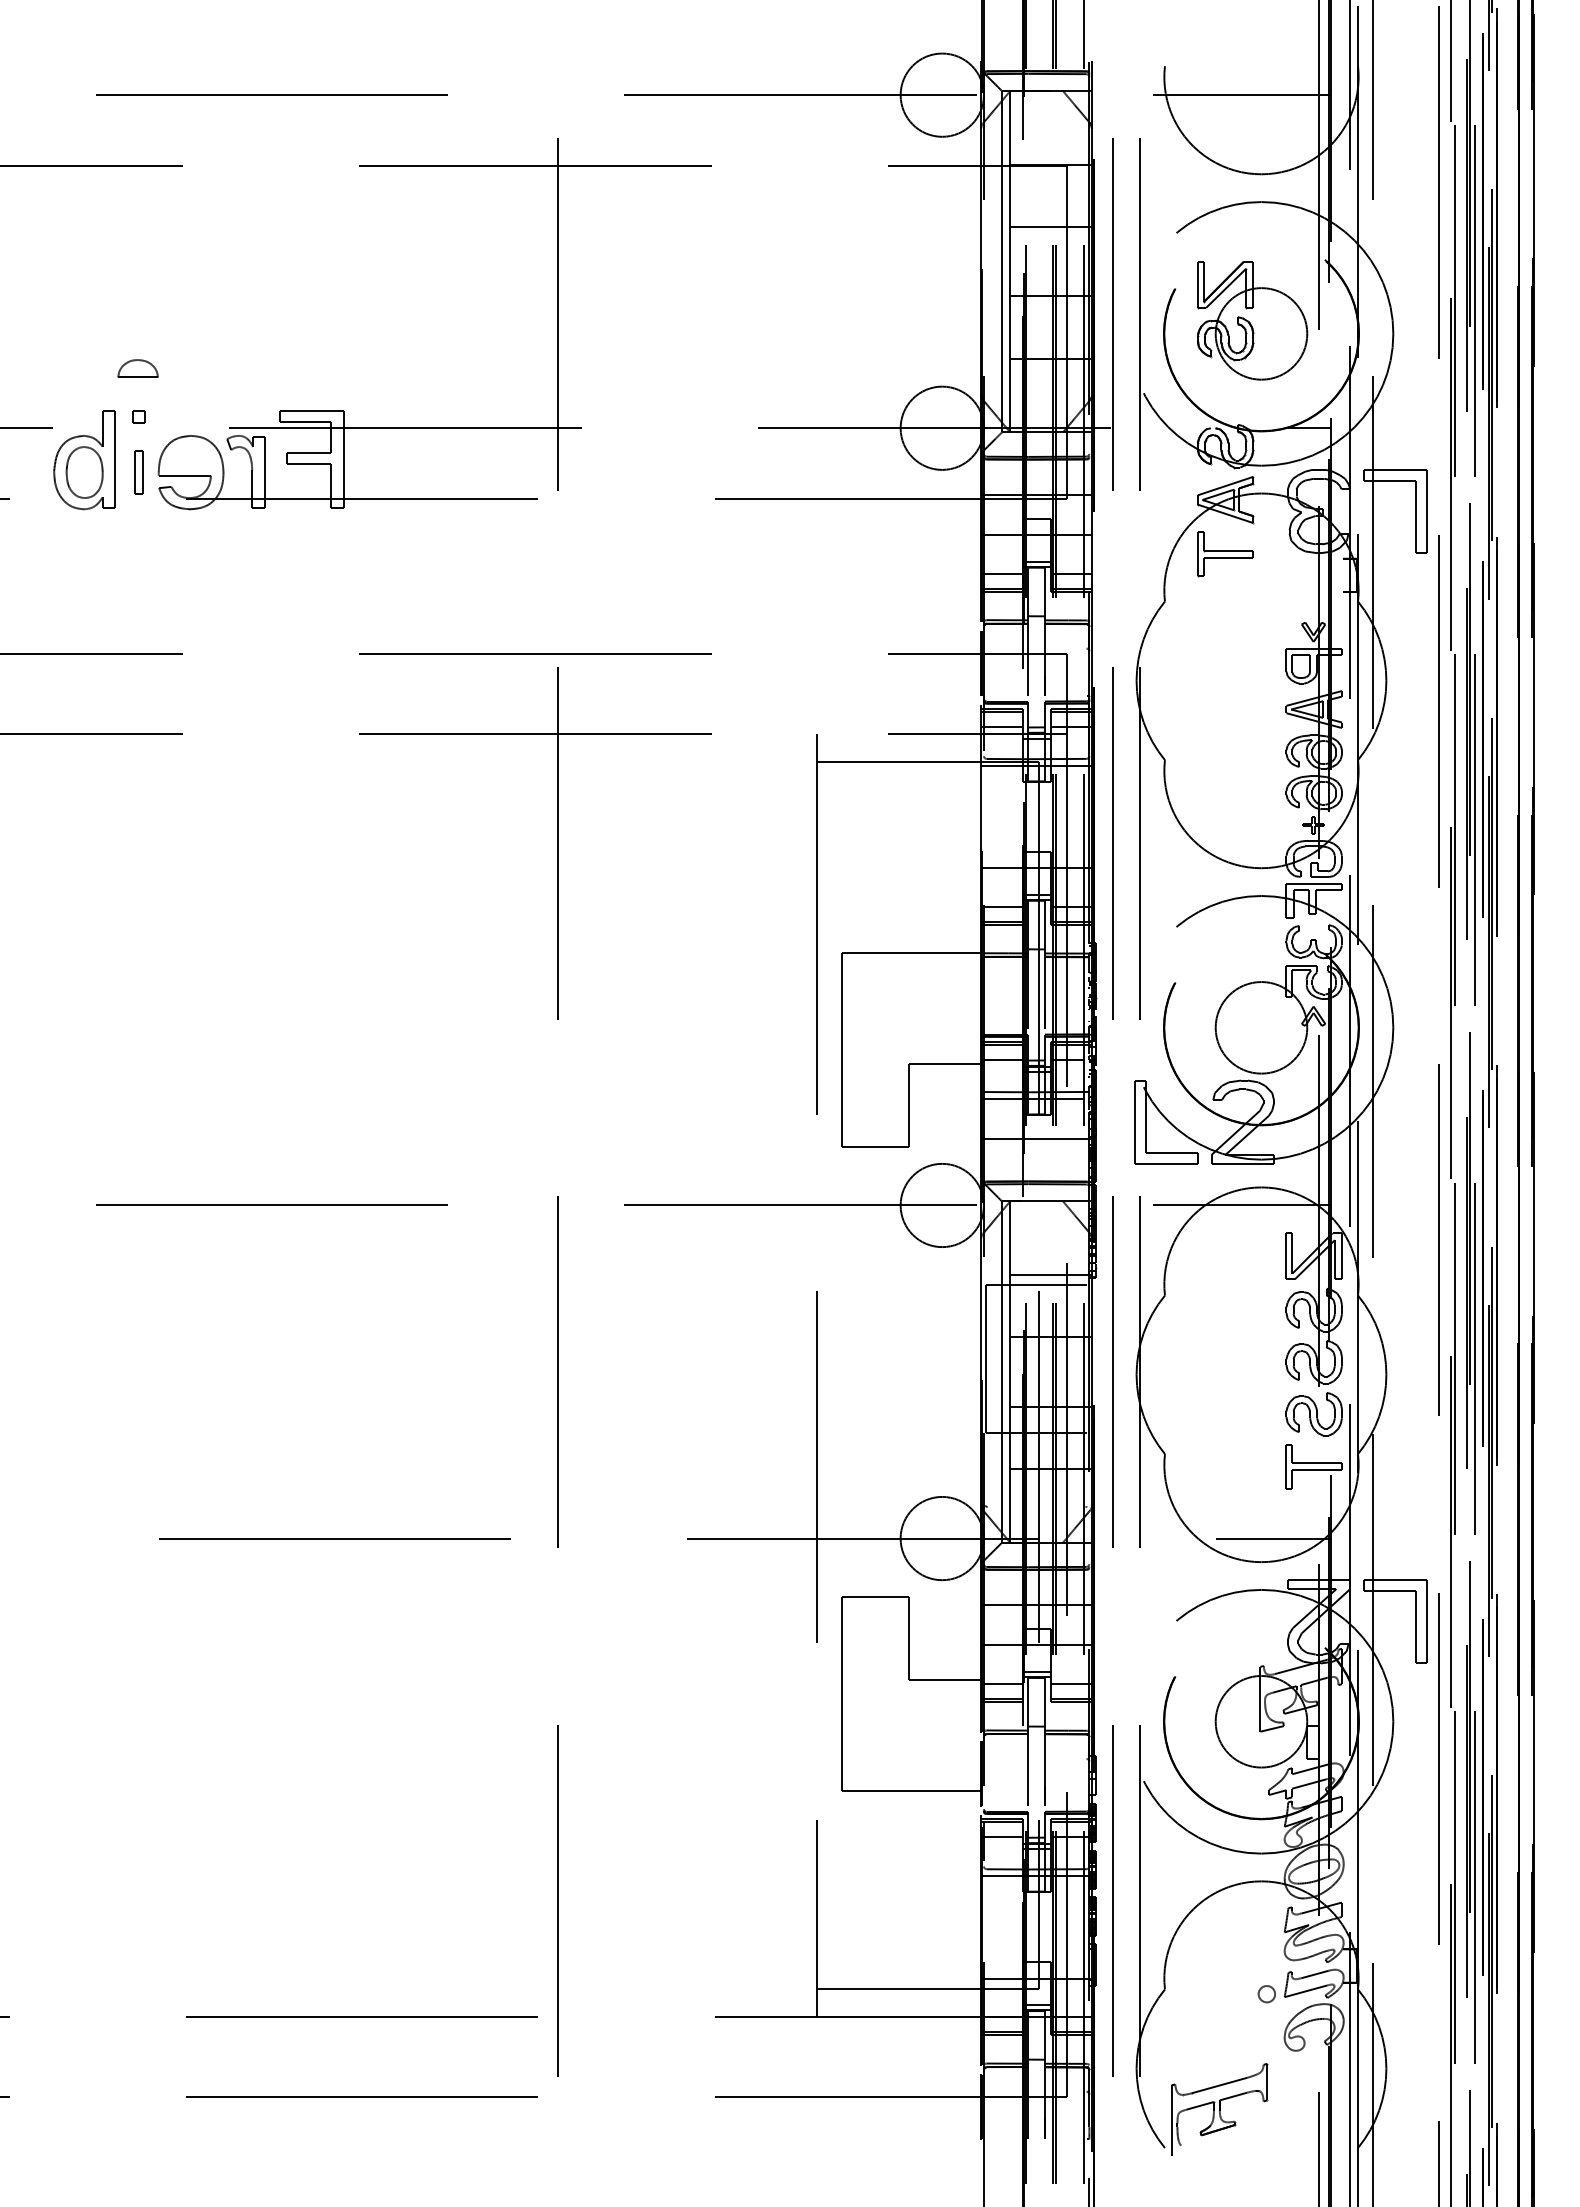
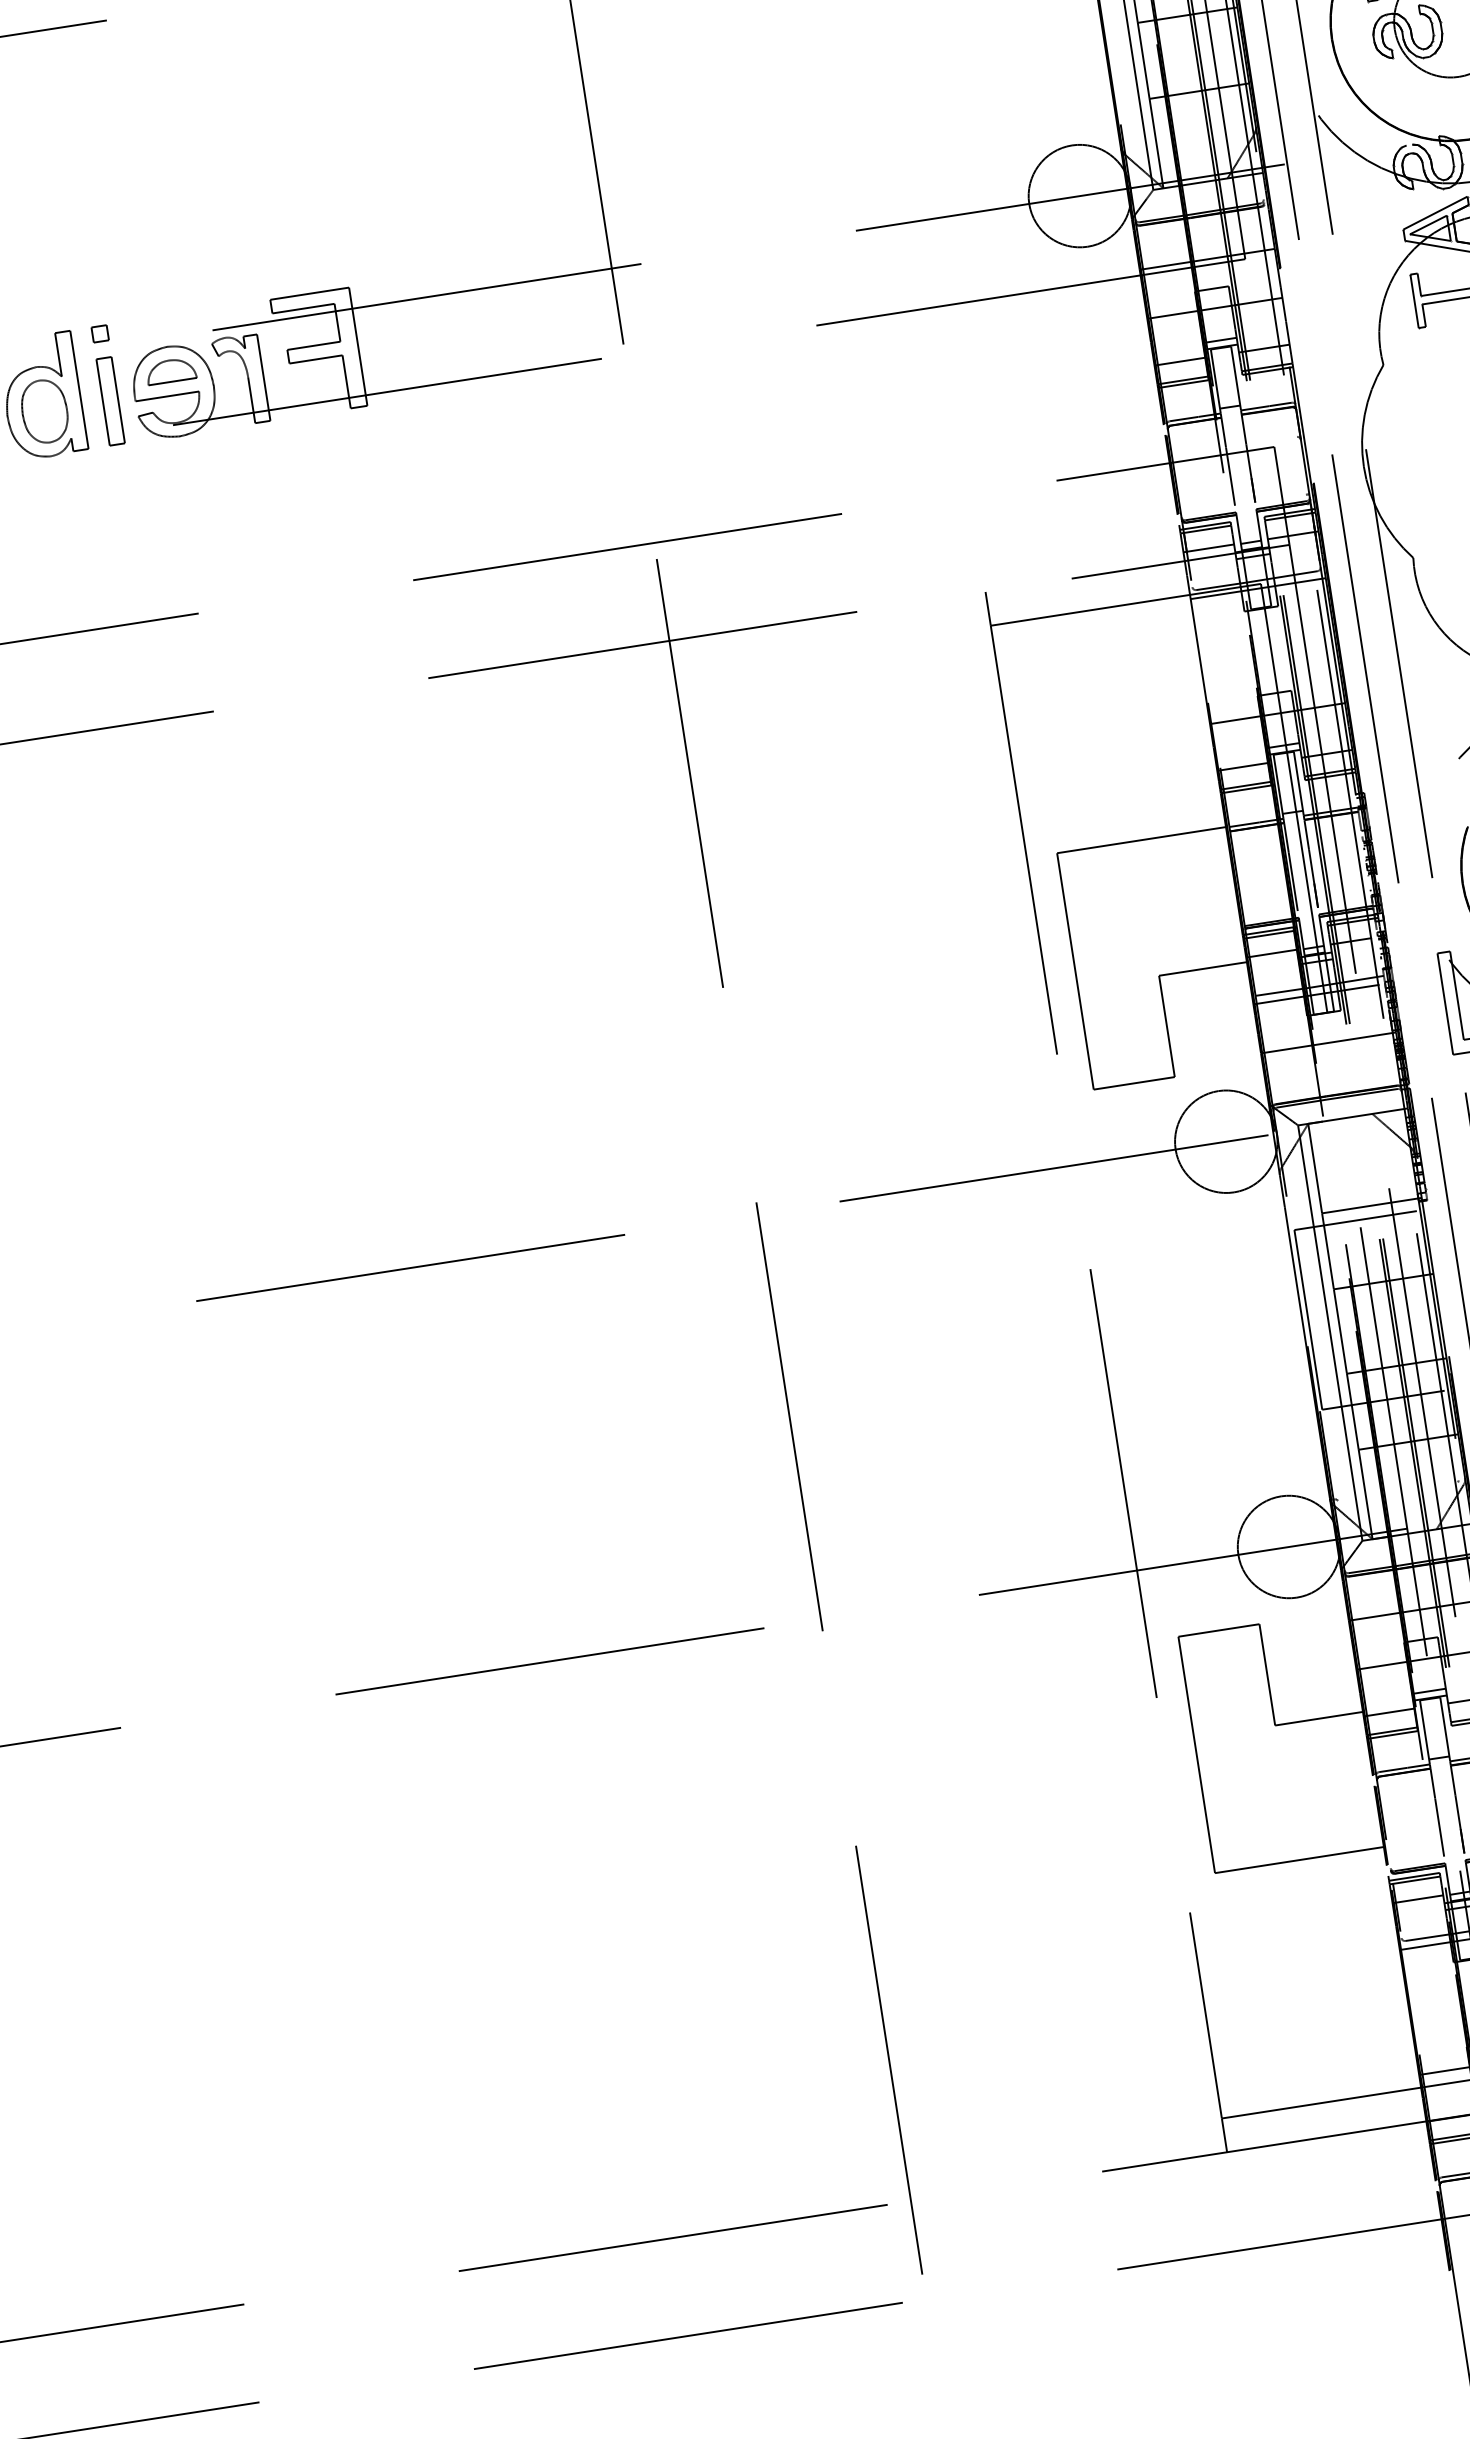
part: (137, 368) -> (170, 370), moved
part: (138, 472) -> (110, 401), size x1.67

